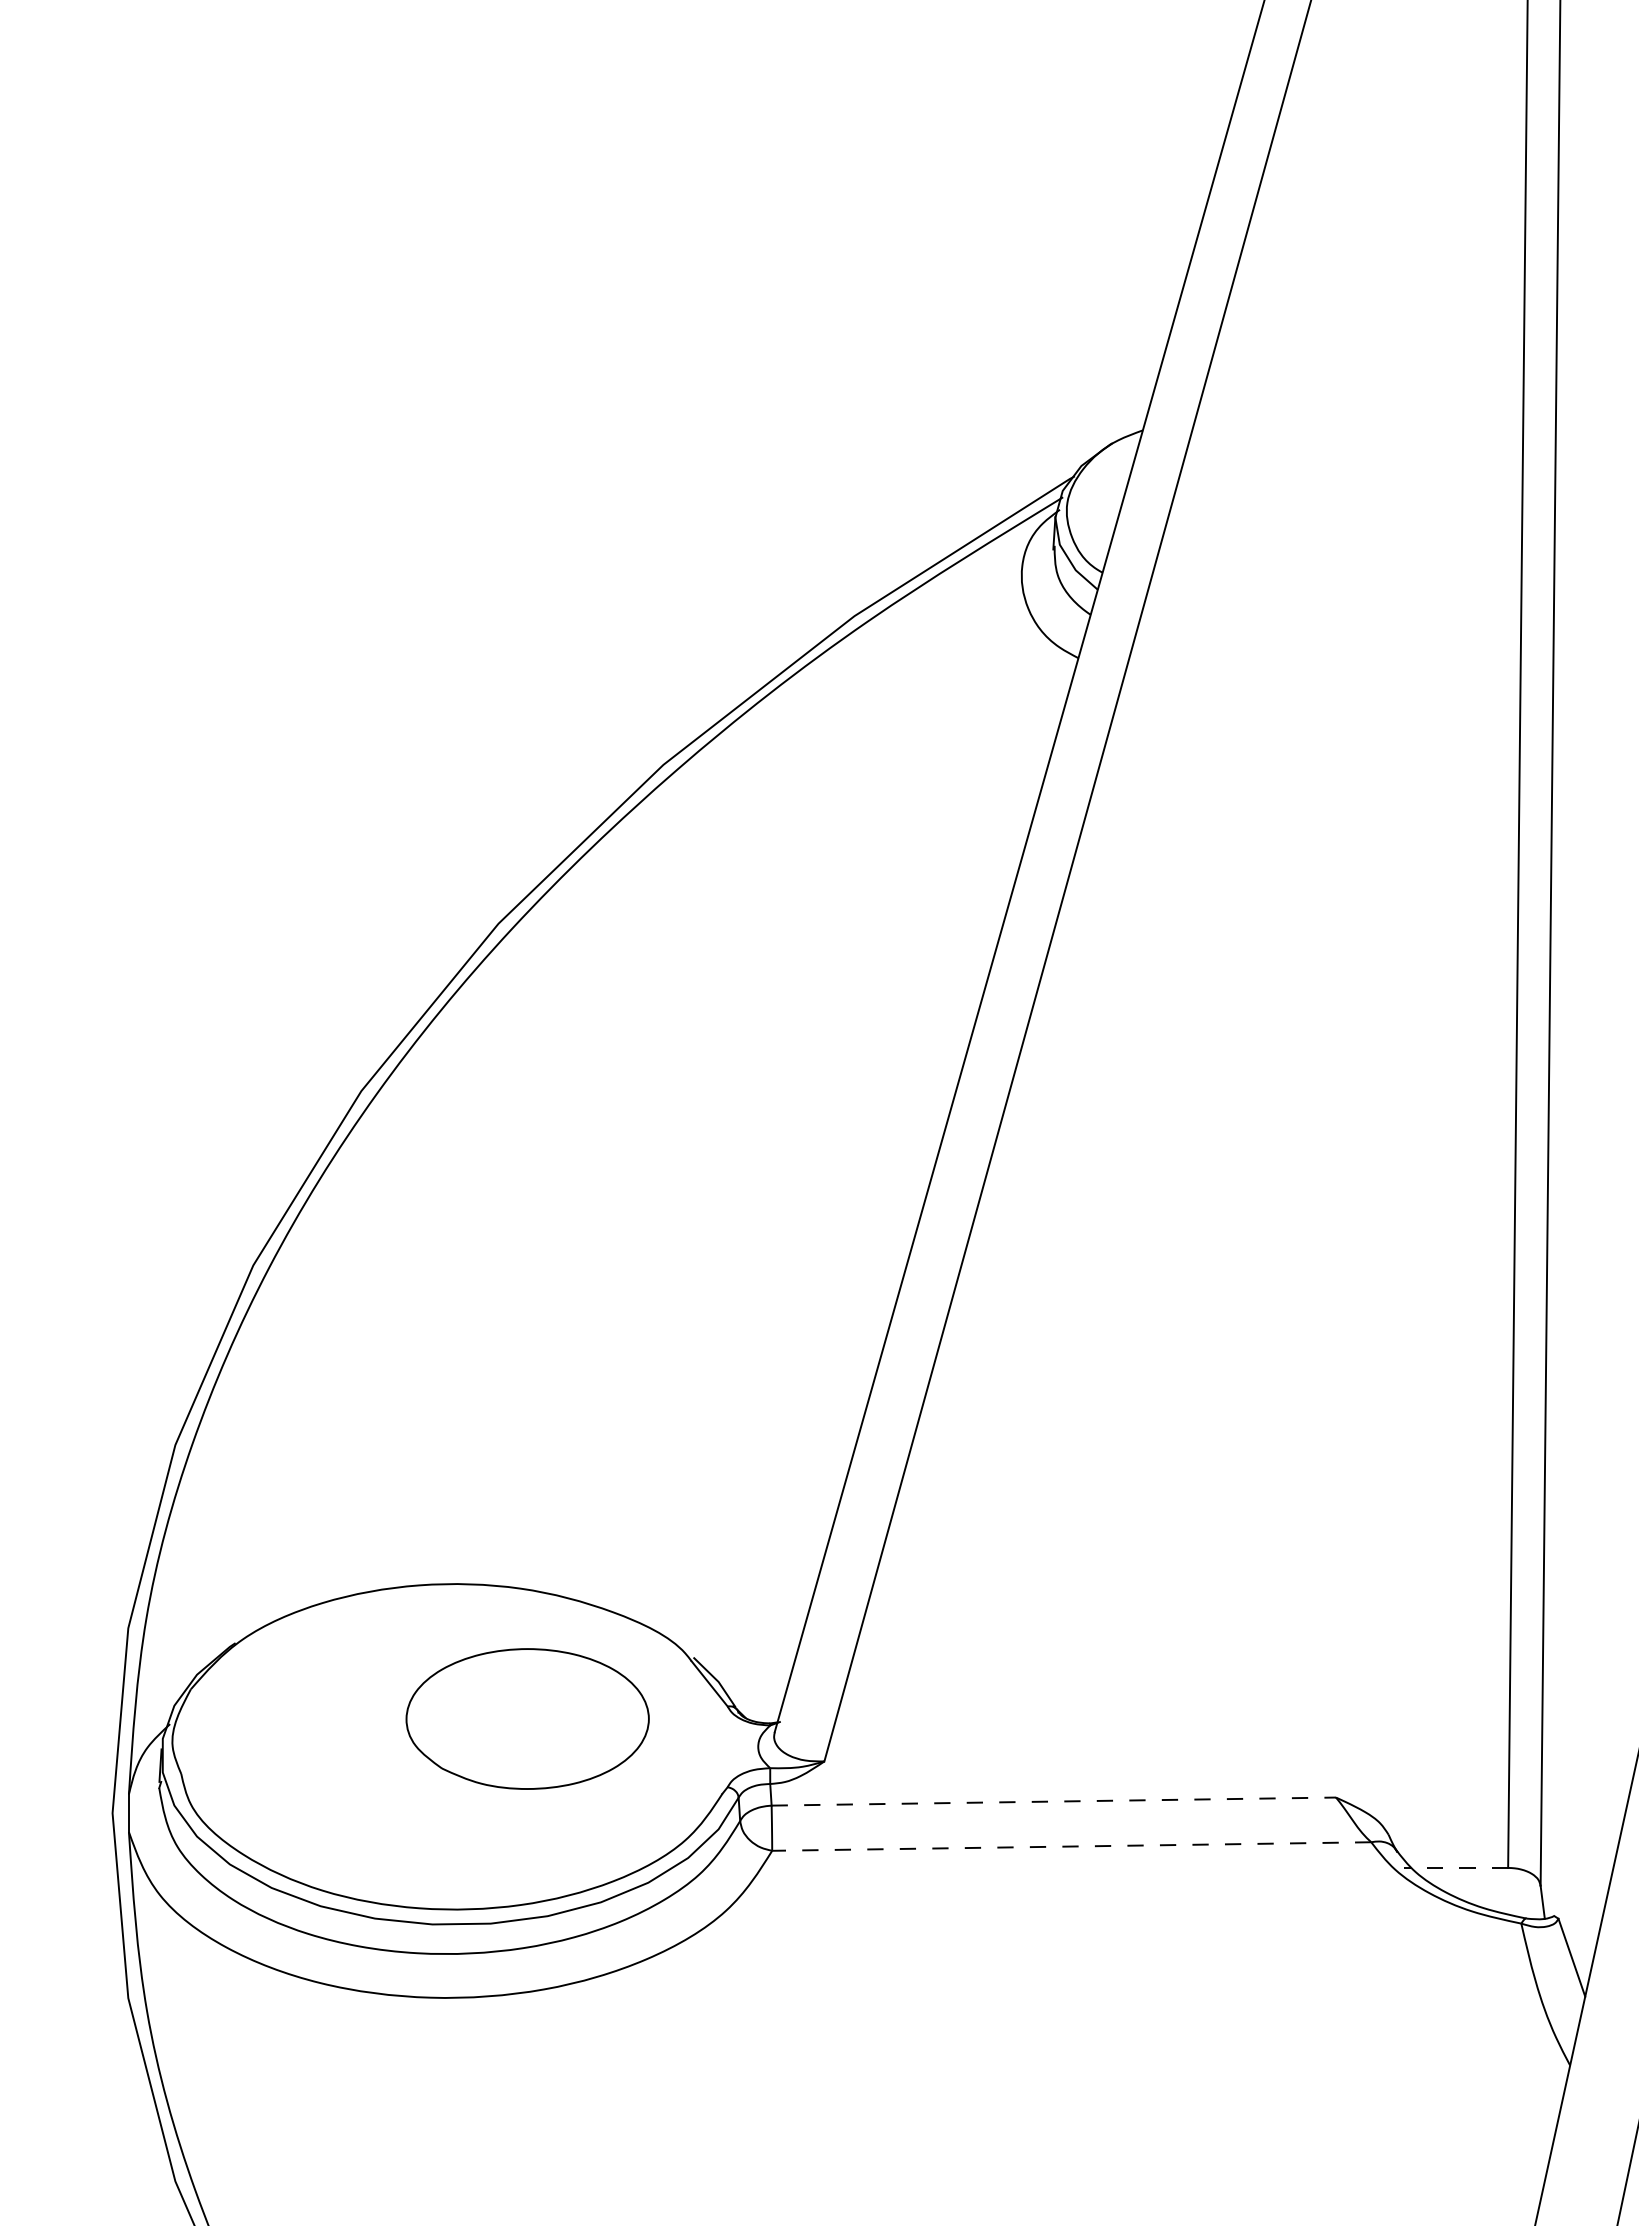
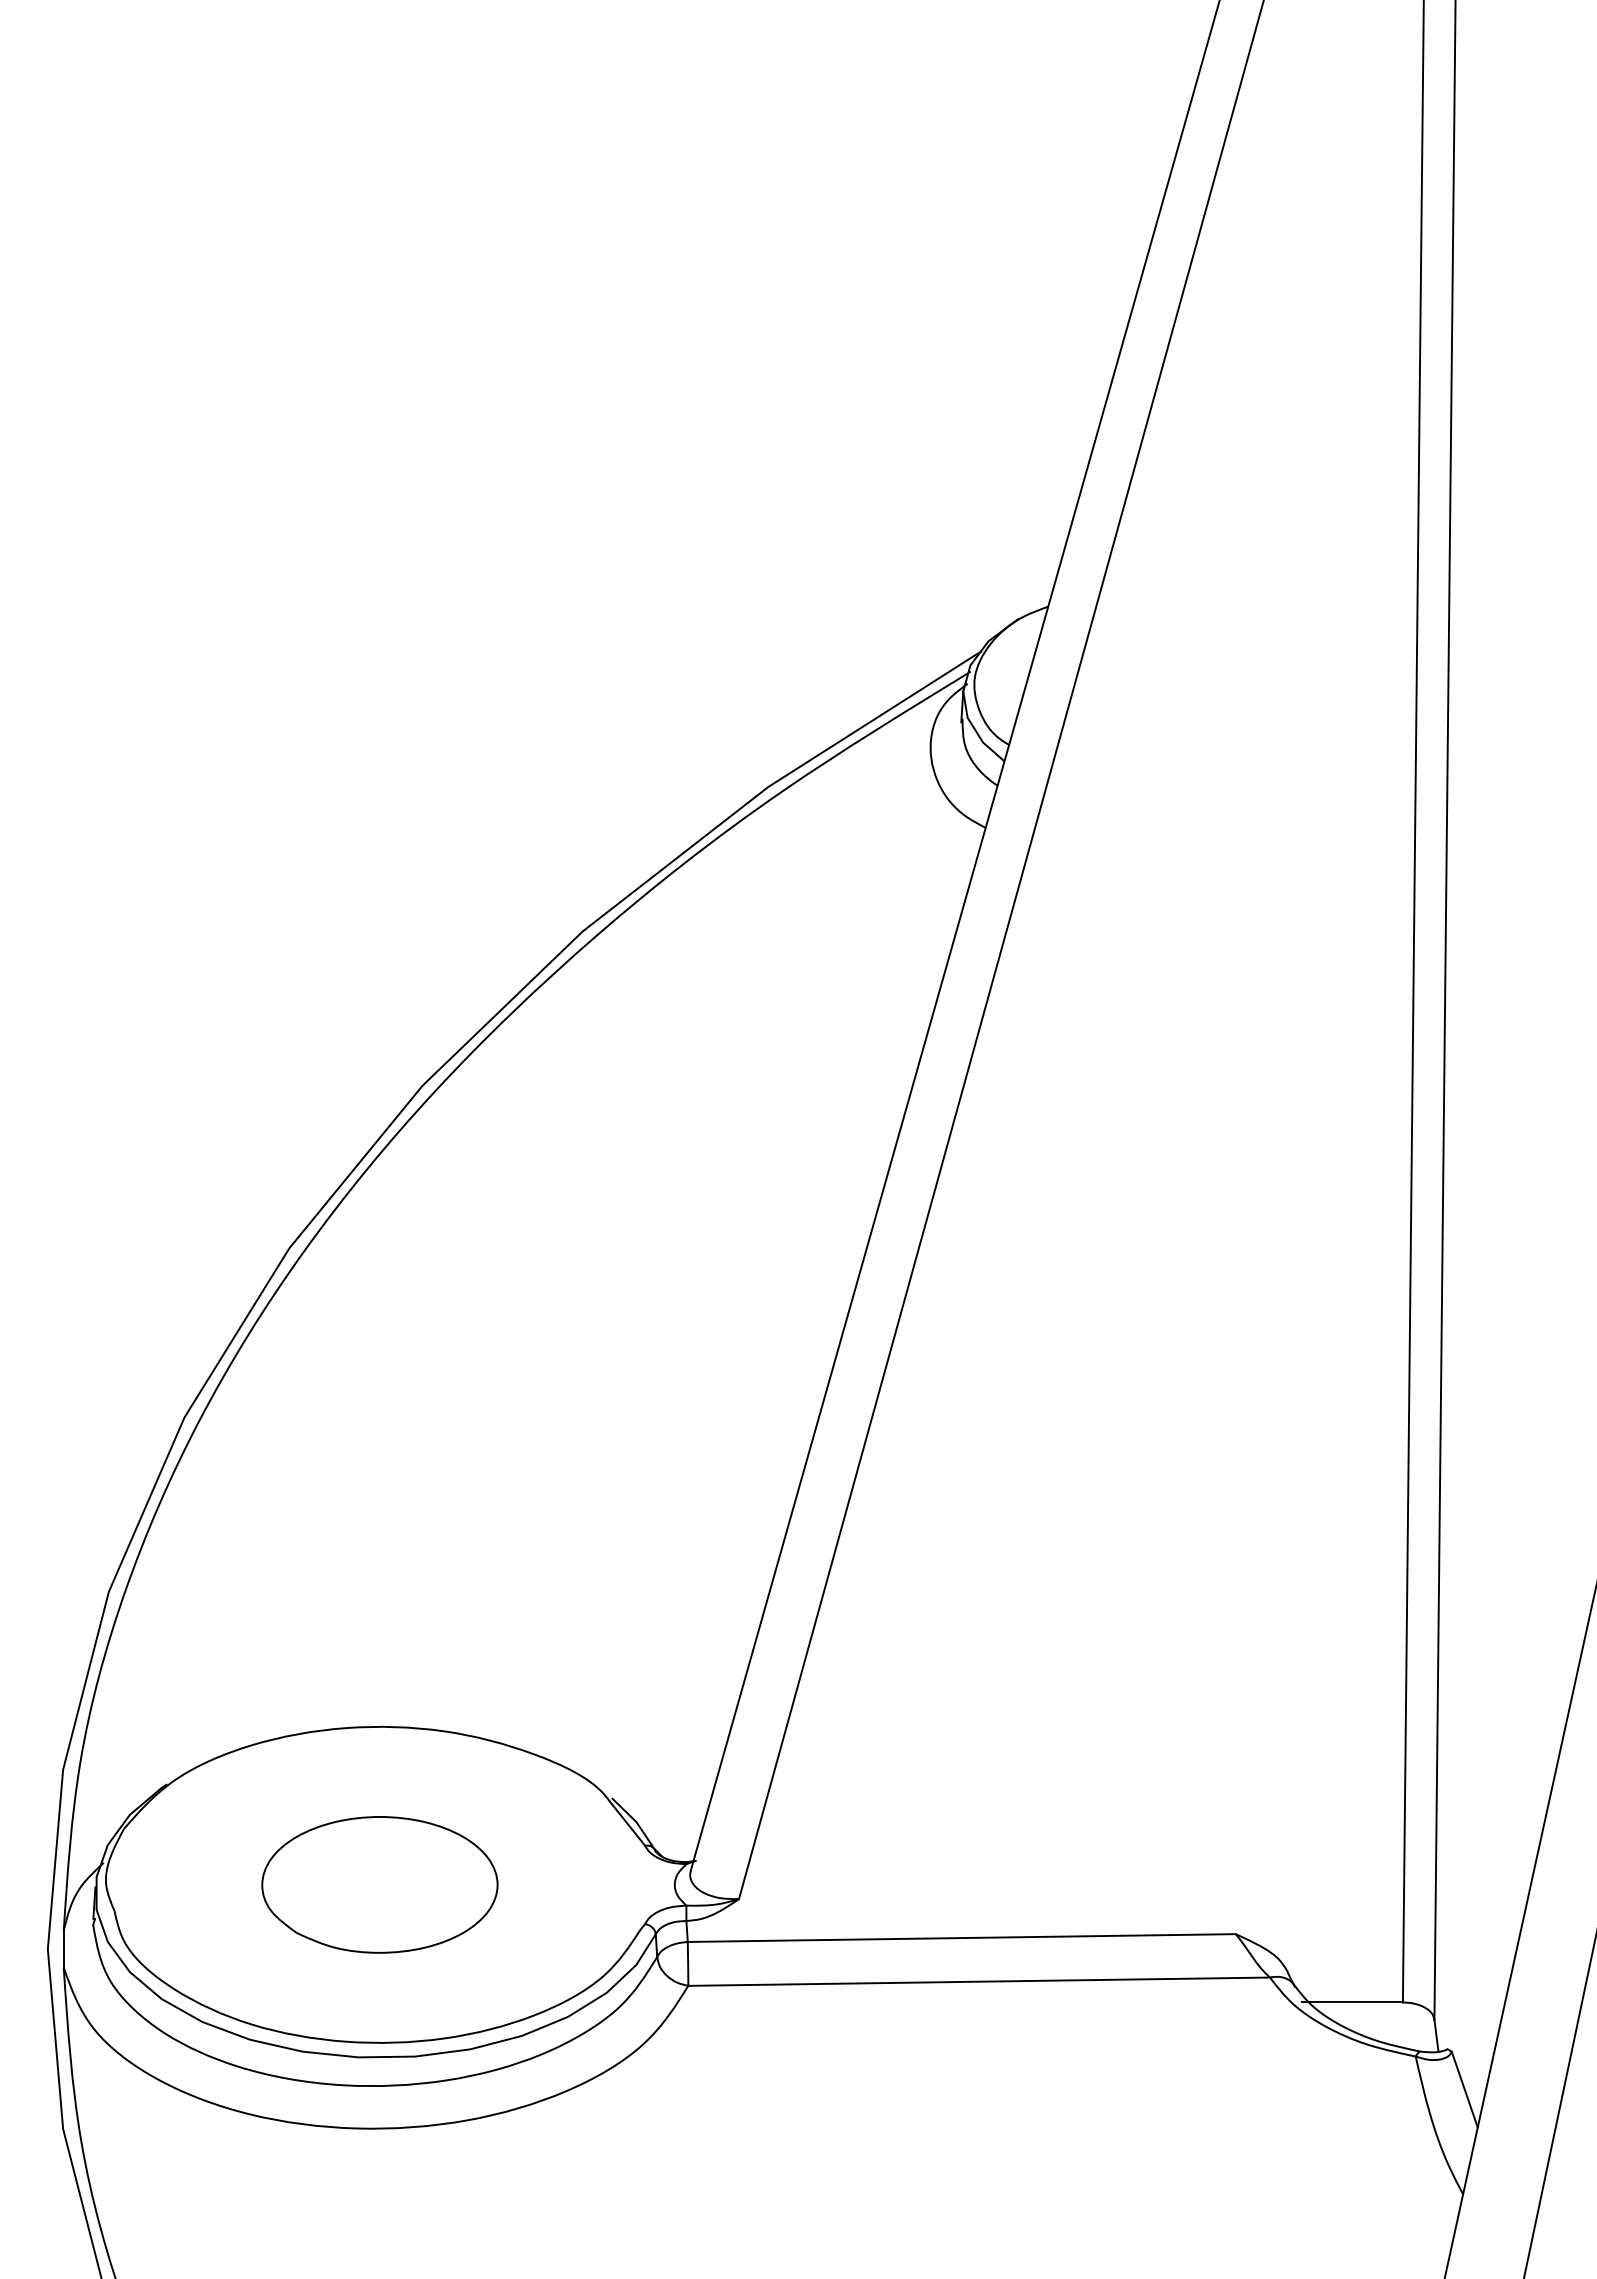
part: (527, 1718) -> (379, 1884), moved
line: (1054, 1802) -> (962, 1938), dashed -> solid
line: (1072, 1846) -> (979, 1981), dashed -> solid
line: (1456, 1867) -> (1352, 2002), dashed -> solid

